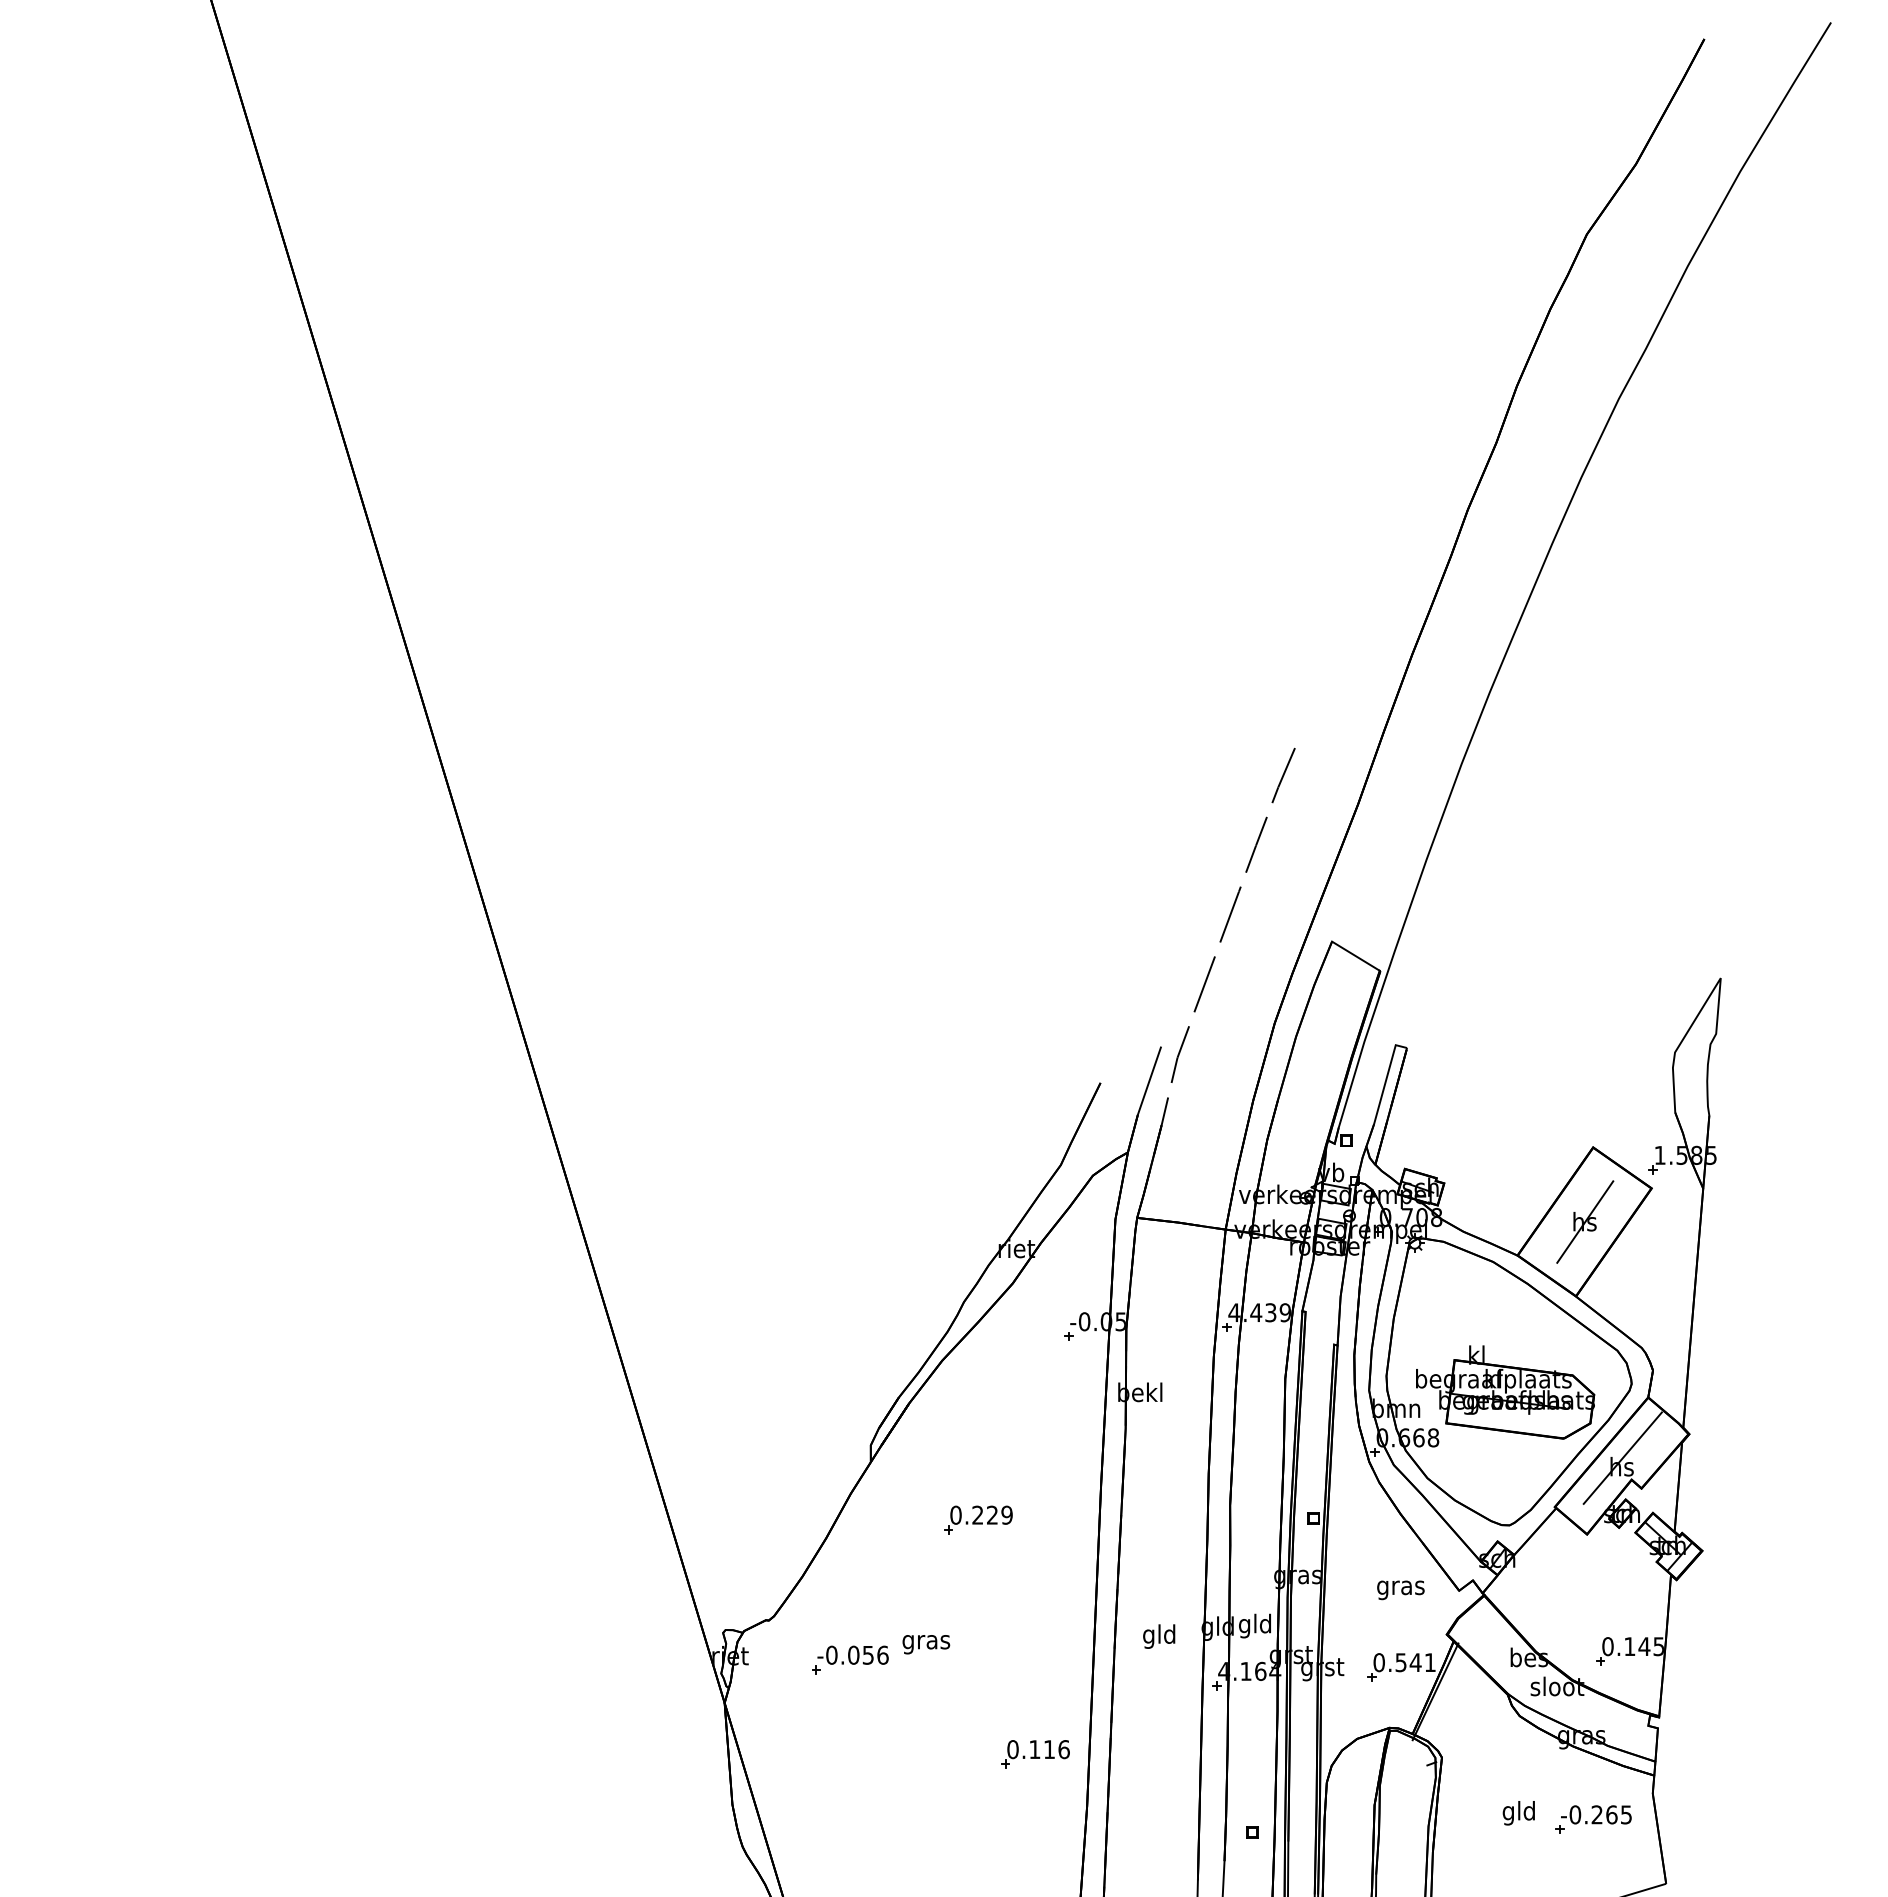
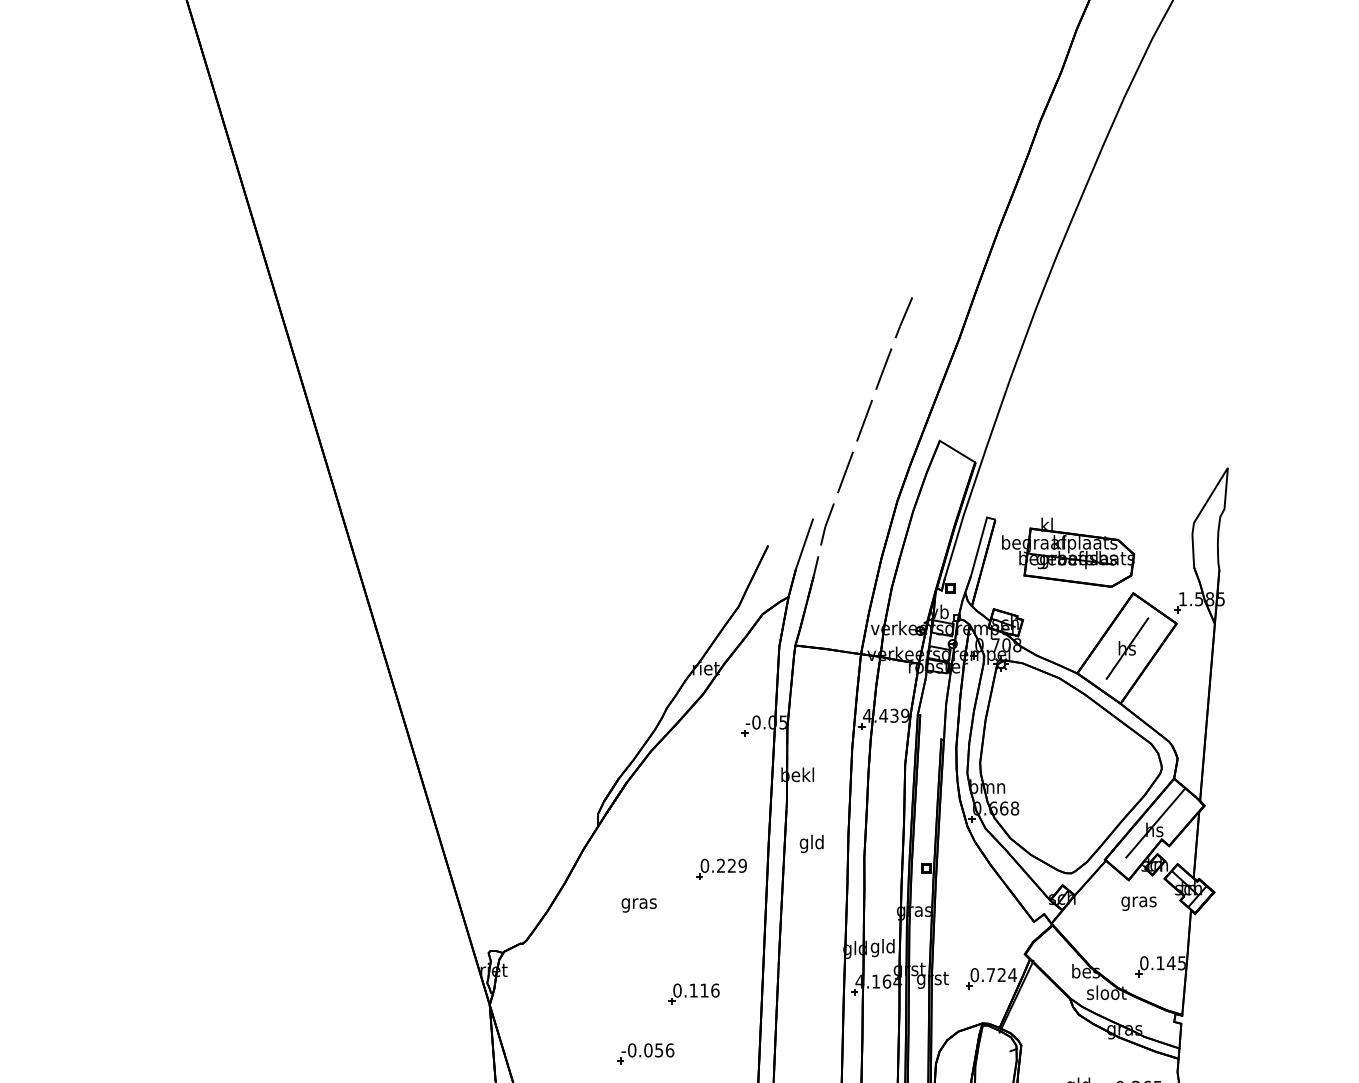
part: (1505, 1392) -> (1068, 552), moved
part: (978, 1519) -> (721, 869), moved
text: (1400, 1590) -> (1138, 903), moved
text: (1159, 1636) -> (811, 843), moved
text: (926, 1644) -> (639, 905), moved
part: (850, 1659) -> (645, 1053), moved
text: (1415, 1662) -> (1001, 974), 0.541 -> 0.724
part: (1035, 1754) -> (694, 994), moved

